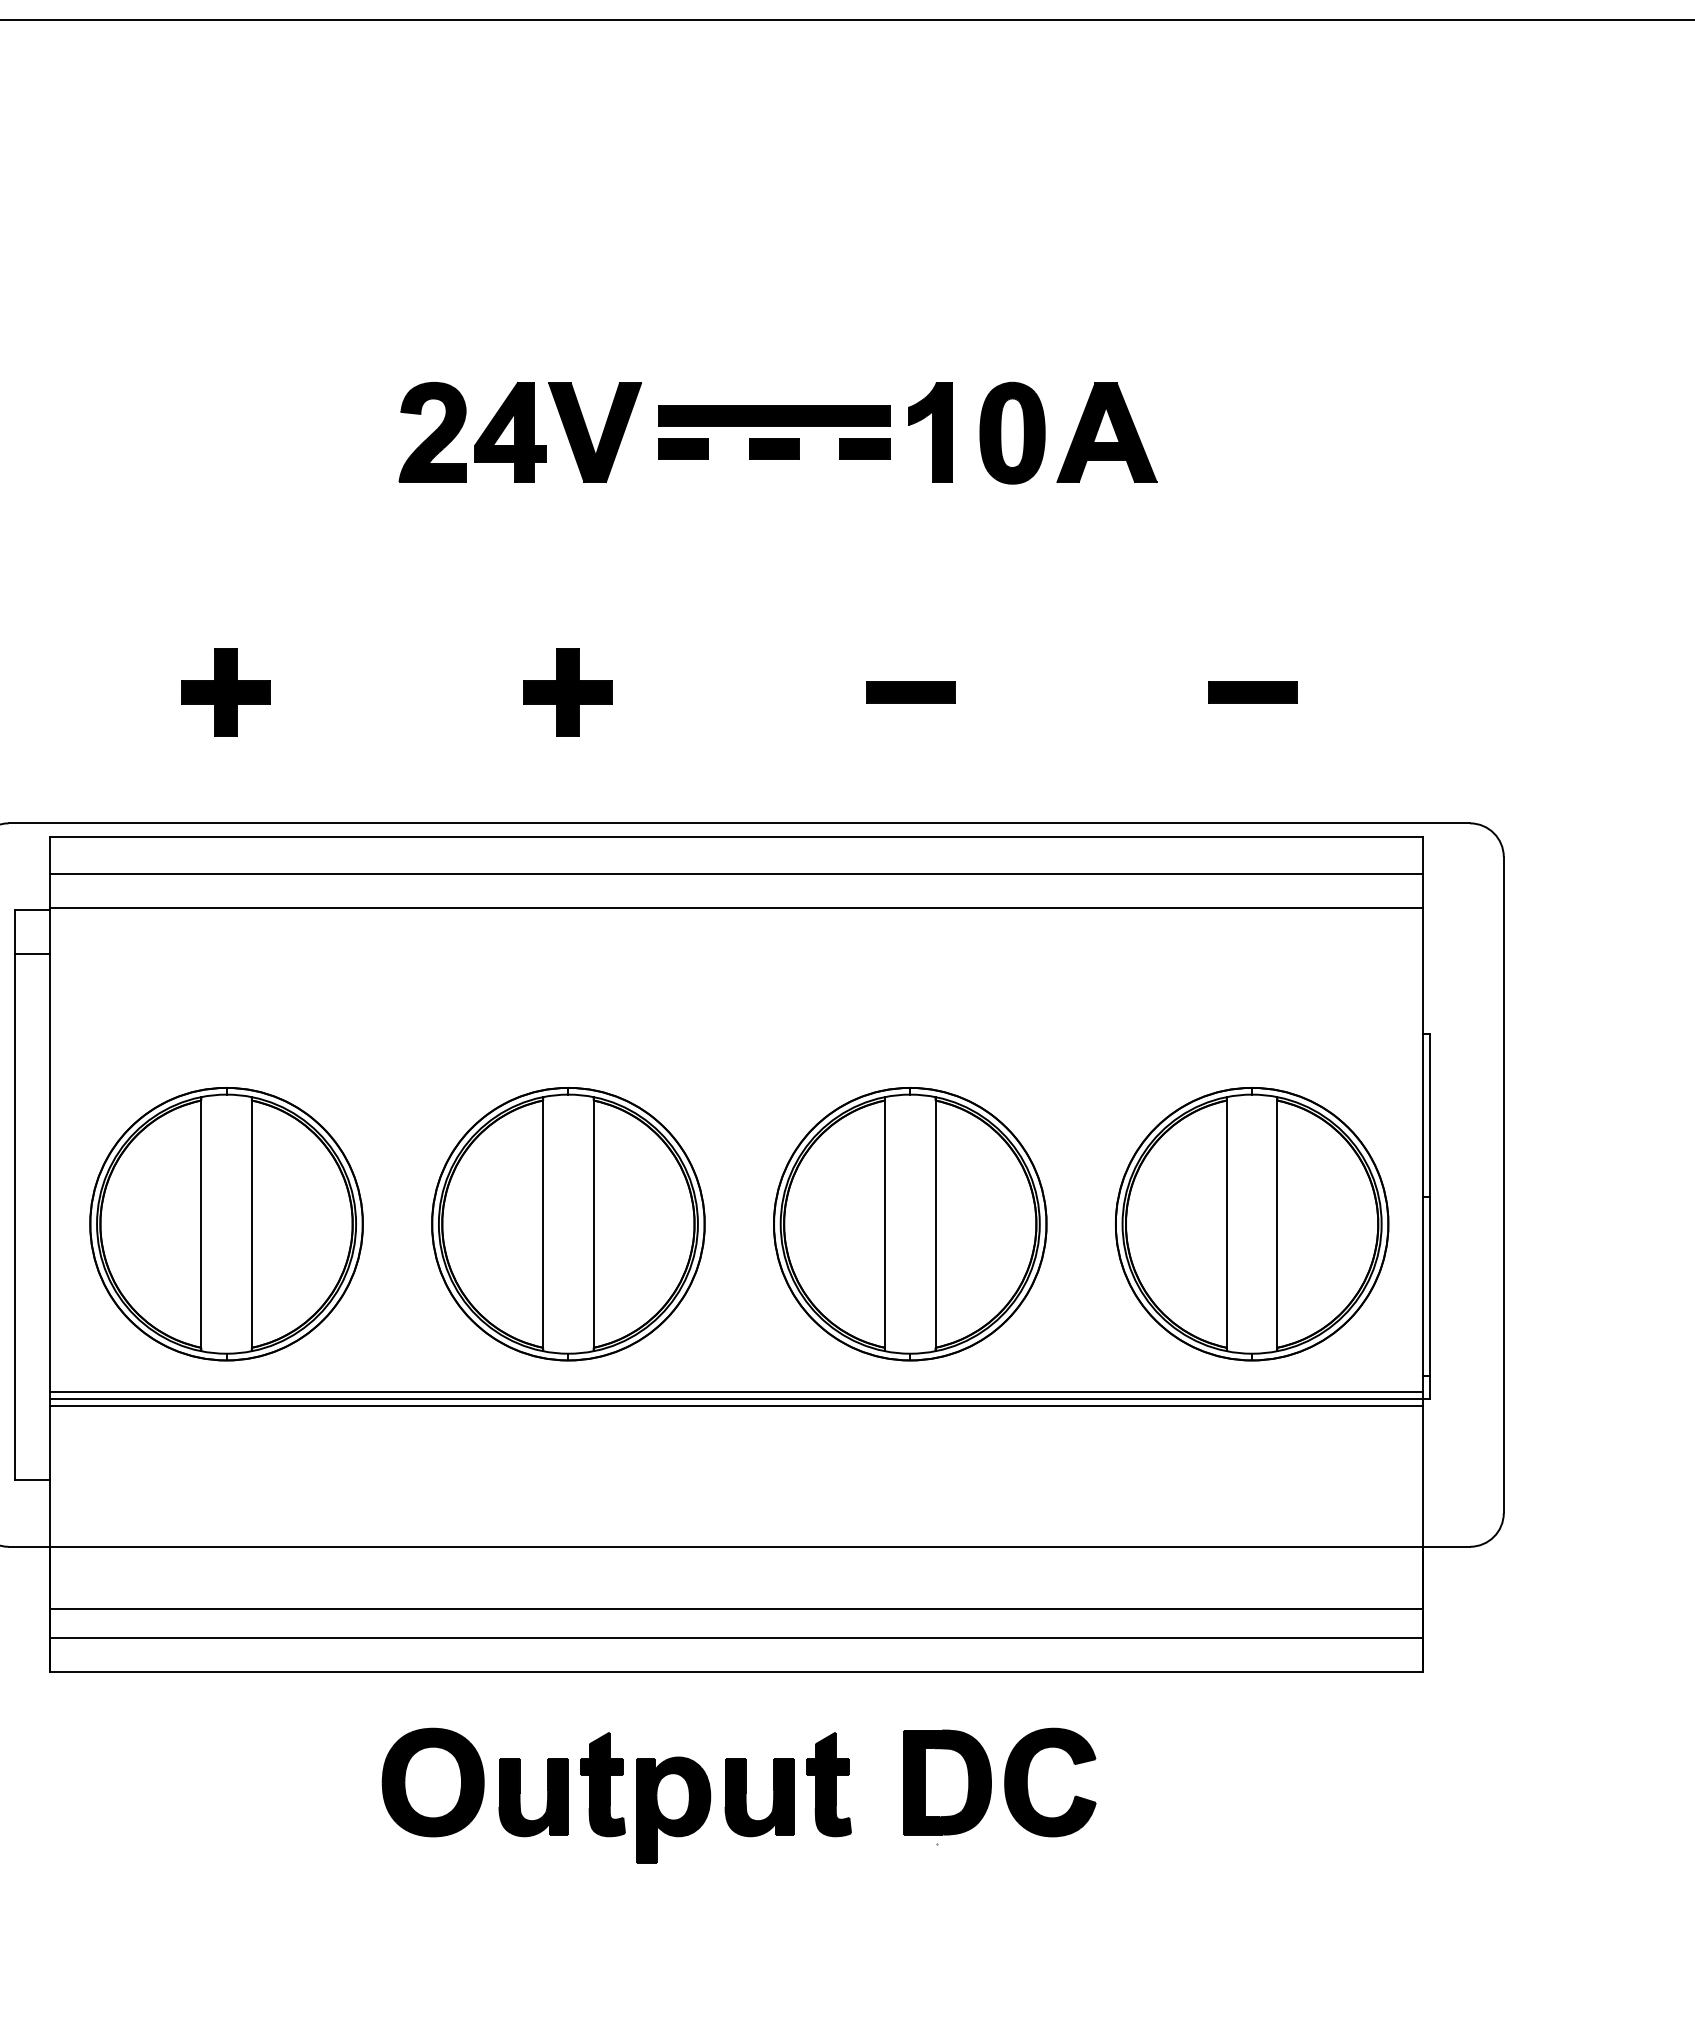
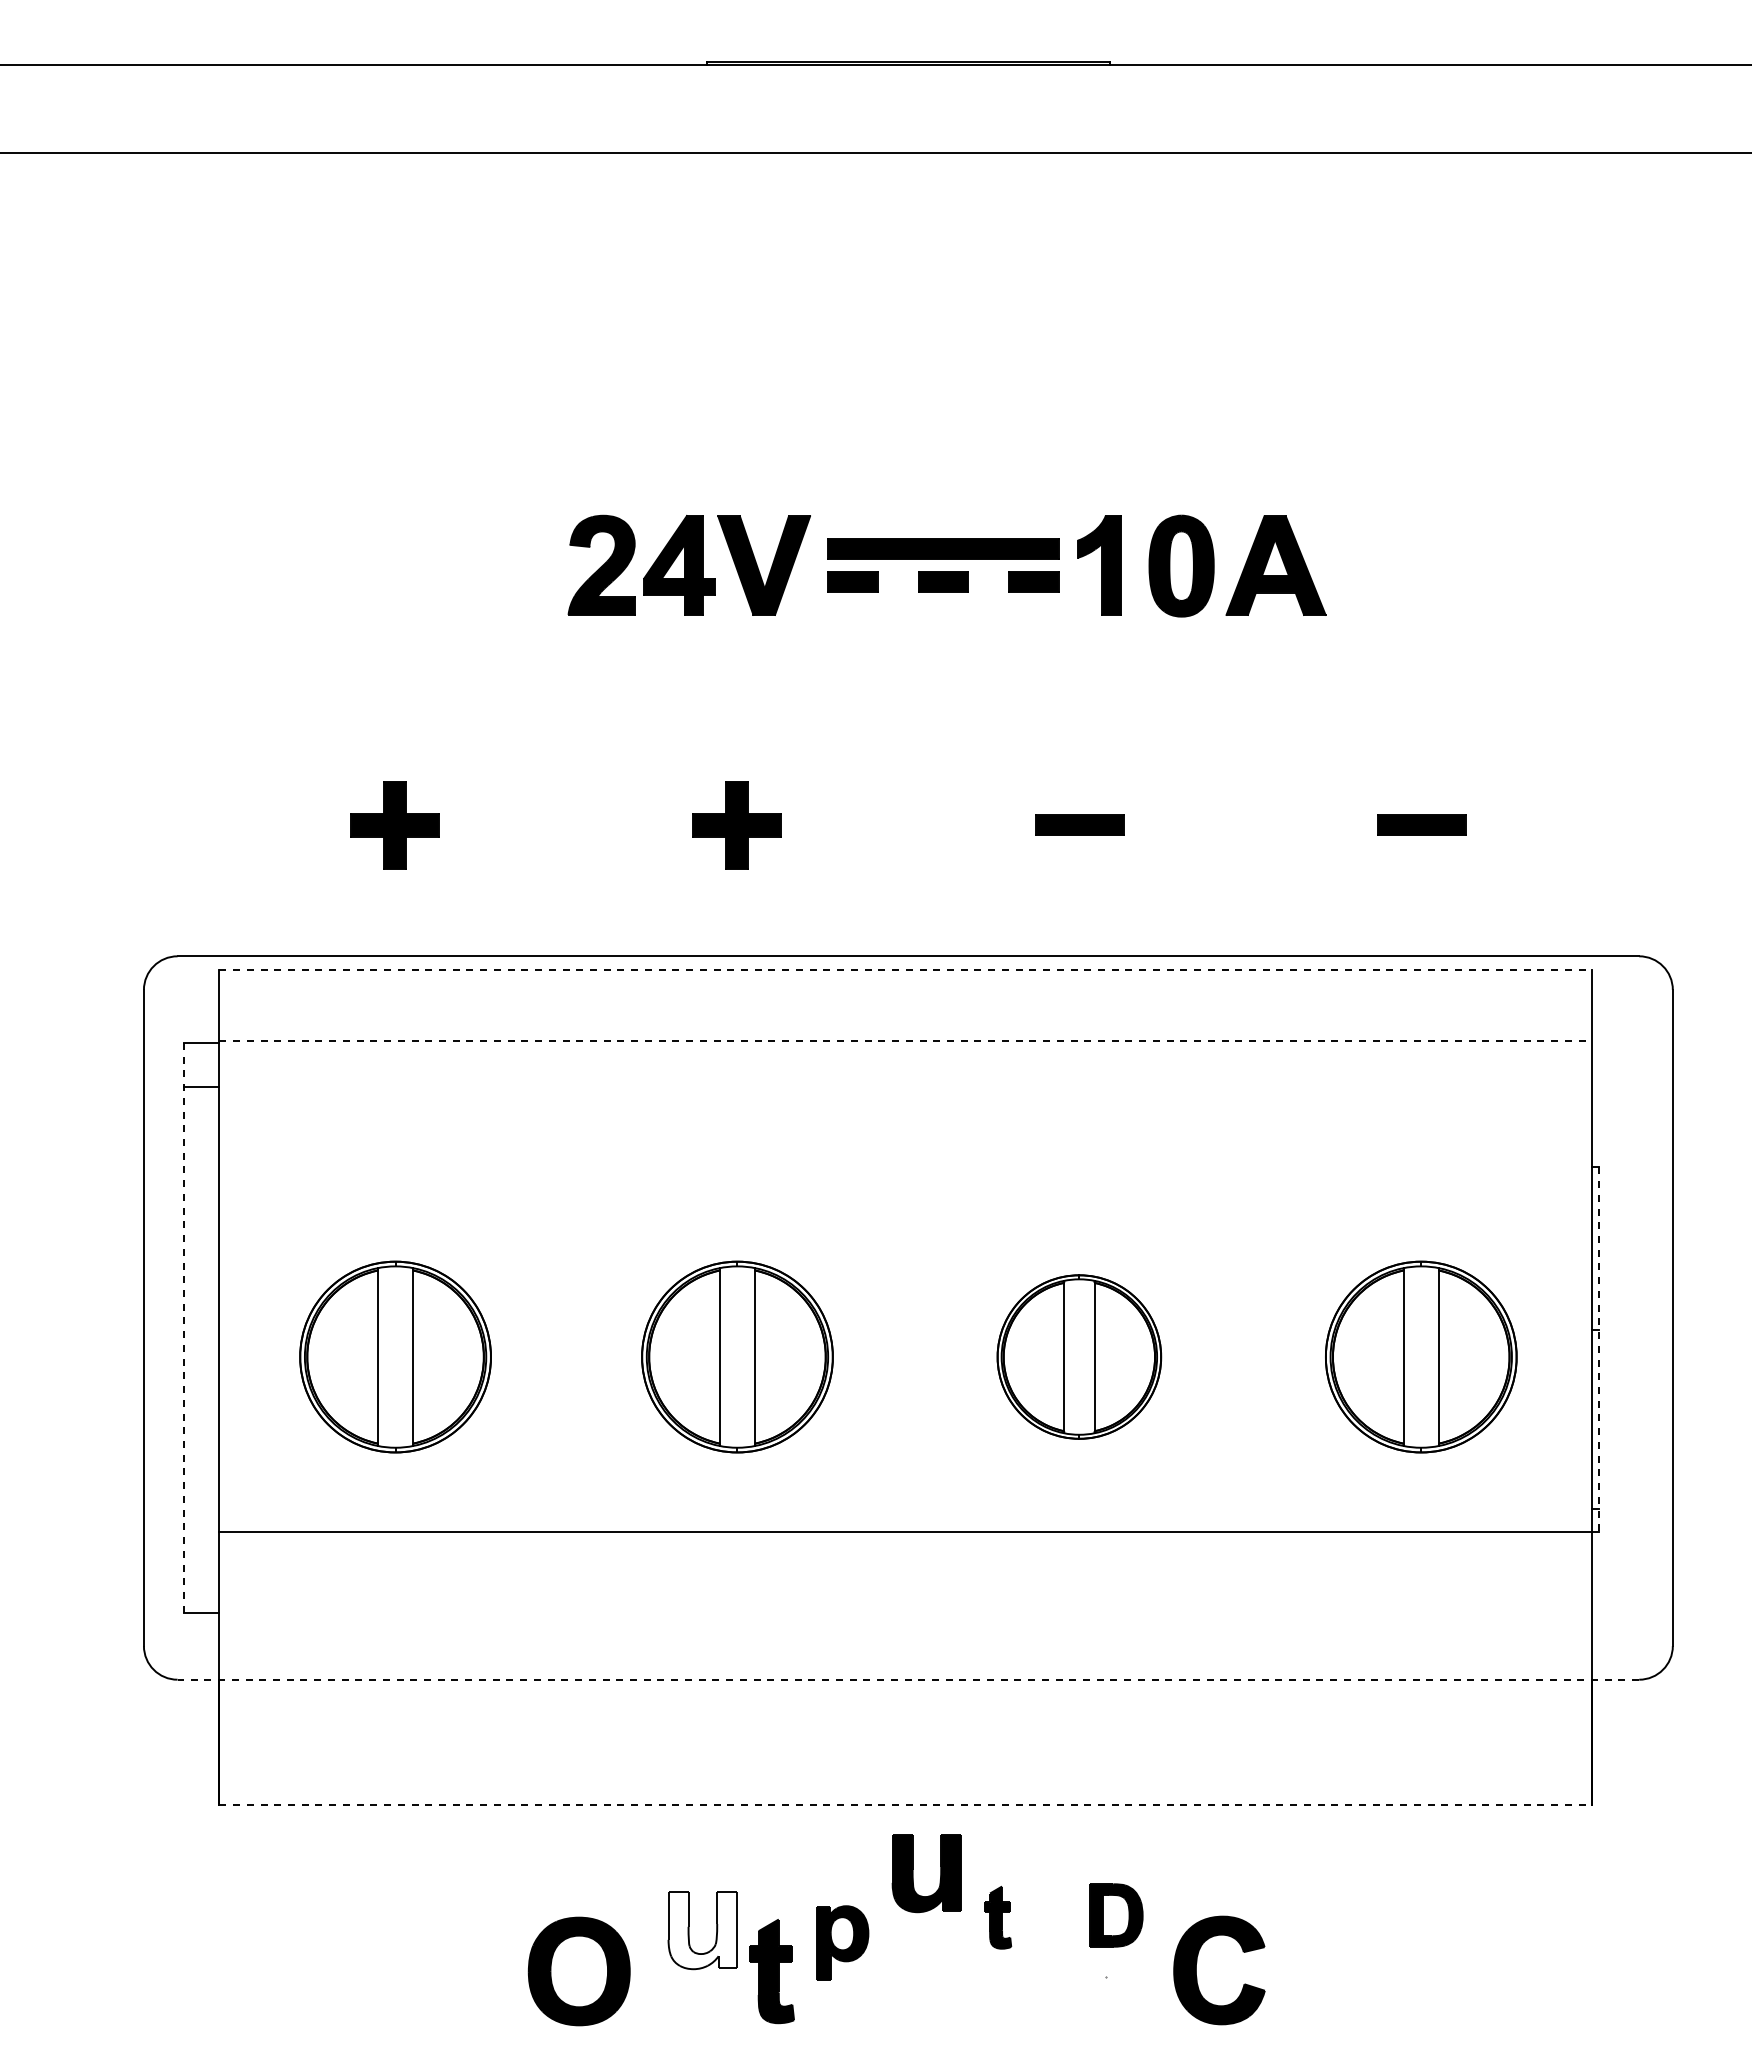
line: (737, 837) -> (906, 970), solid -> dashed
line: (736, 874) -> (905, 1007), removed
line: (737, 907) -> (906, 1040), solid -> dashed
line: (15, 1194) -> (184, 1327), solid -> dashed
line: (1429, 1217) -> (1598, 1350), solid -> dashed
part: (226, 1223) -> (395, 1356), size x0.7
part: (568, 1223) -> (737, 1356), size x0.7
part: (910, 1223) -> (1079, 1356), size x0.6
part: (1252, 1223) -> (1421, 1356), size x0.7
line: (736, 1392) -> (905, 1525), removed
line: (736, 1405) -> (905, 1538), removed
line: (739, 1546) -> (908, 1679), solid -> dashed
line: (736, 1609) -> (905, 1742), removed
line: (736, 1637) -> (905, 1770), removed
line: (737, 1671) -> (906, 1804), solid -> dashed
part: (432, 1782) -> (578, 1971), moved
part: (947, 1782) -> (1116, 1915), size x0.6
part: (1027, 1782) -> (1196, 1970), moved
part: (602, 1784) -> (771, 1971), moved
part: (828, 1784) -> (997, 1917), size x0.6
fill: (533, 1797) -> (702, 1930), removed
part: (746, 1797) -> (913, 1873), moved
part: (673, 1809) -> (842, 1942), size x0.7

